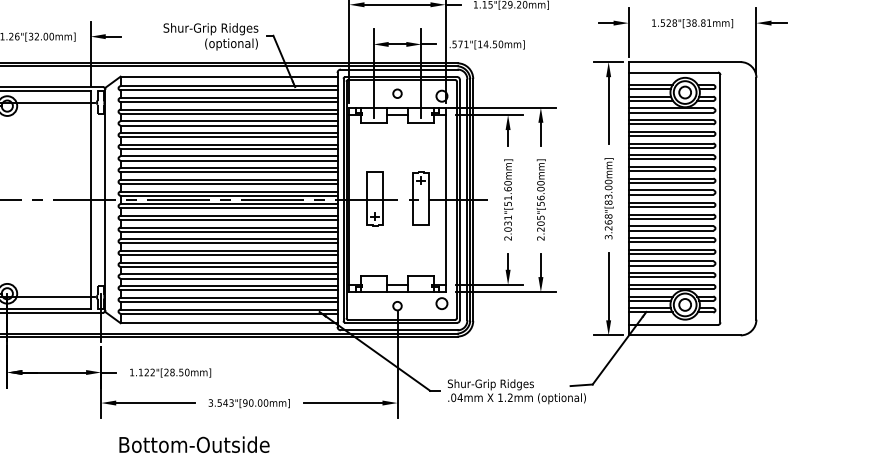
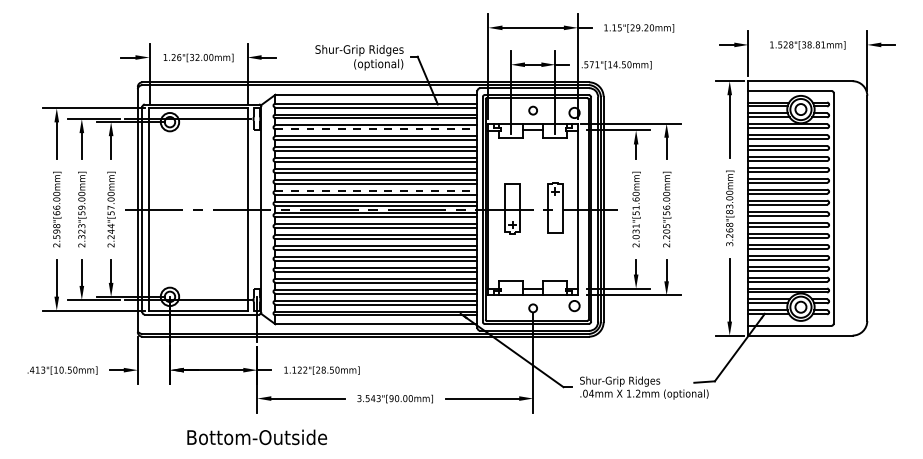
line: (229, 113) -> (376, 129), solid -> dashed
line: (229, 179) -> (376, 190), solid -> dashed
text: (194, 444) -> (257, 437), moved

